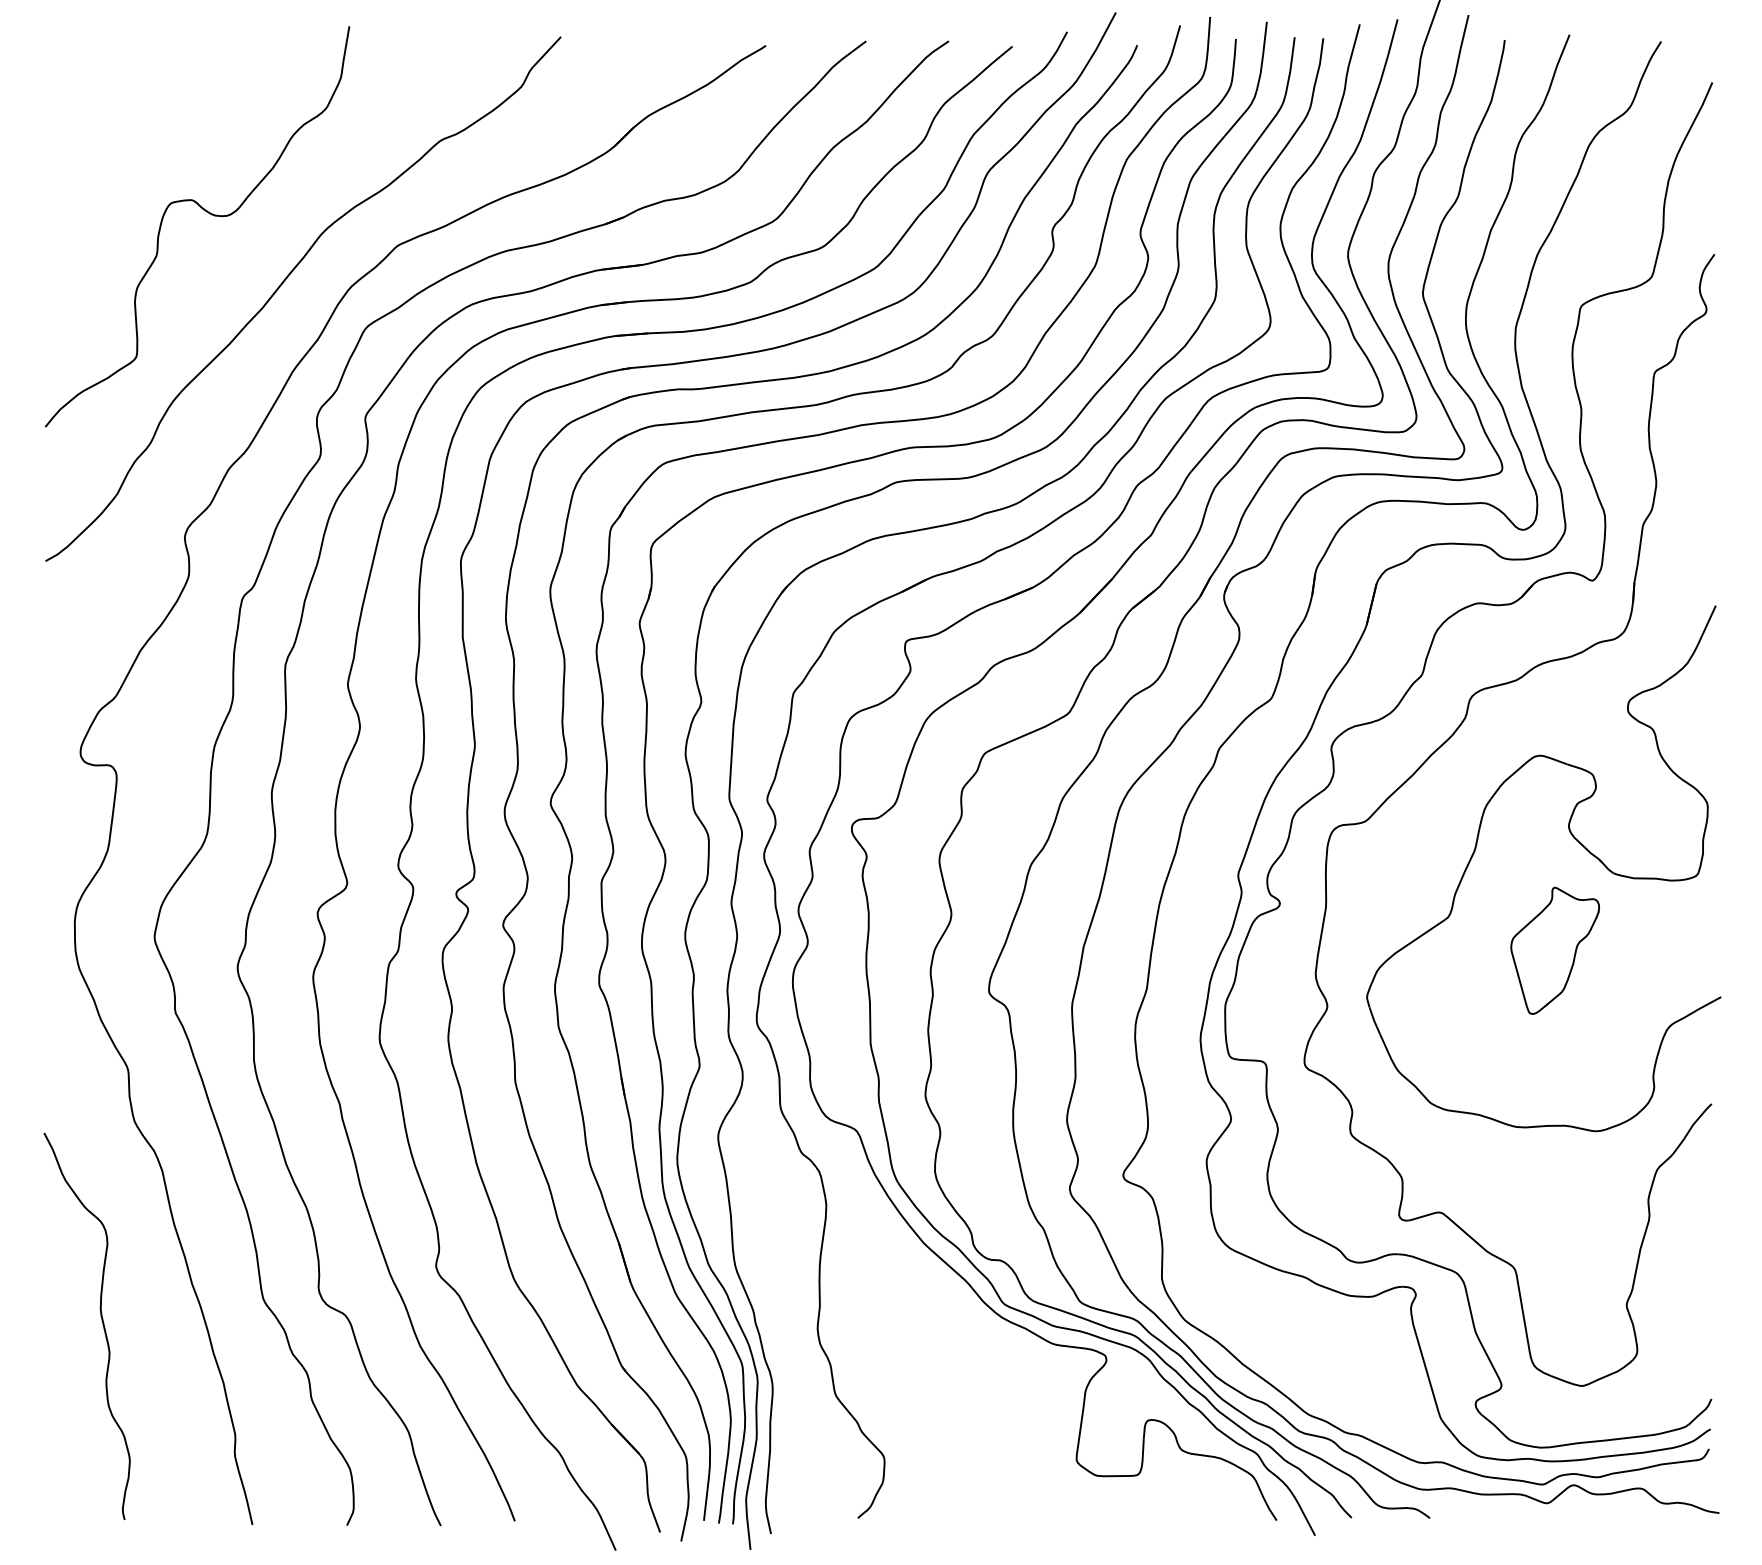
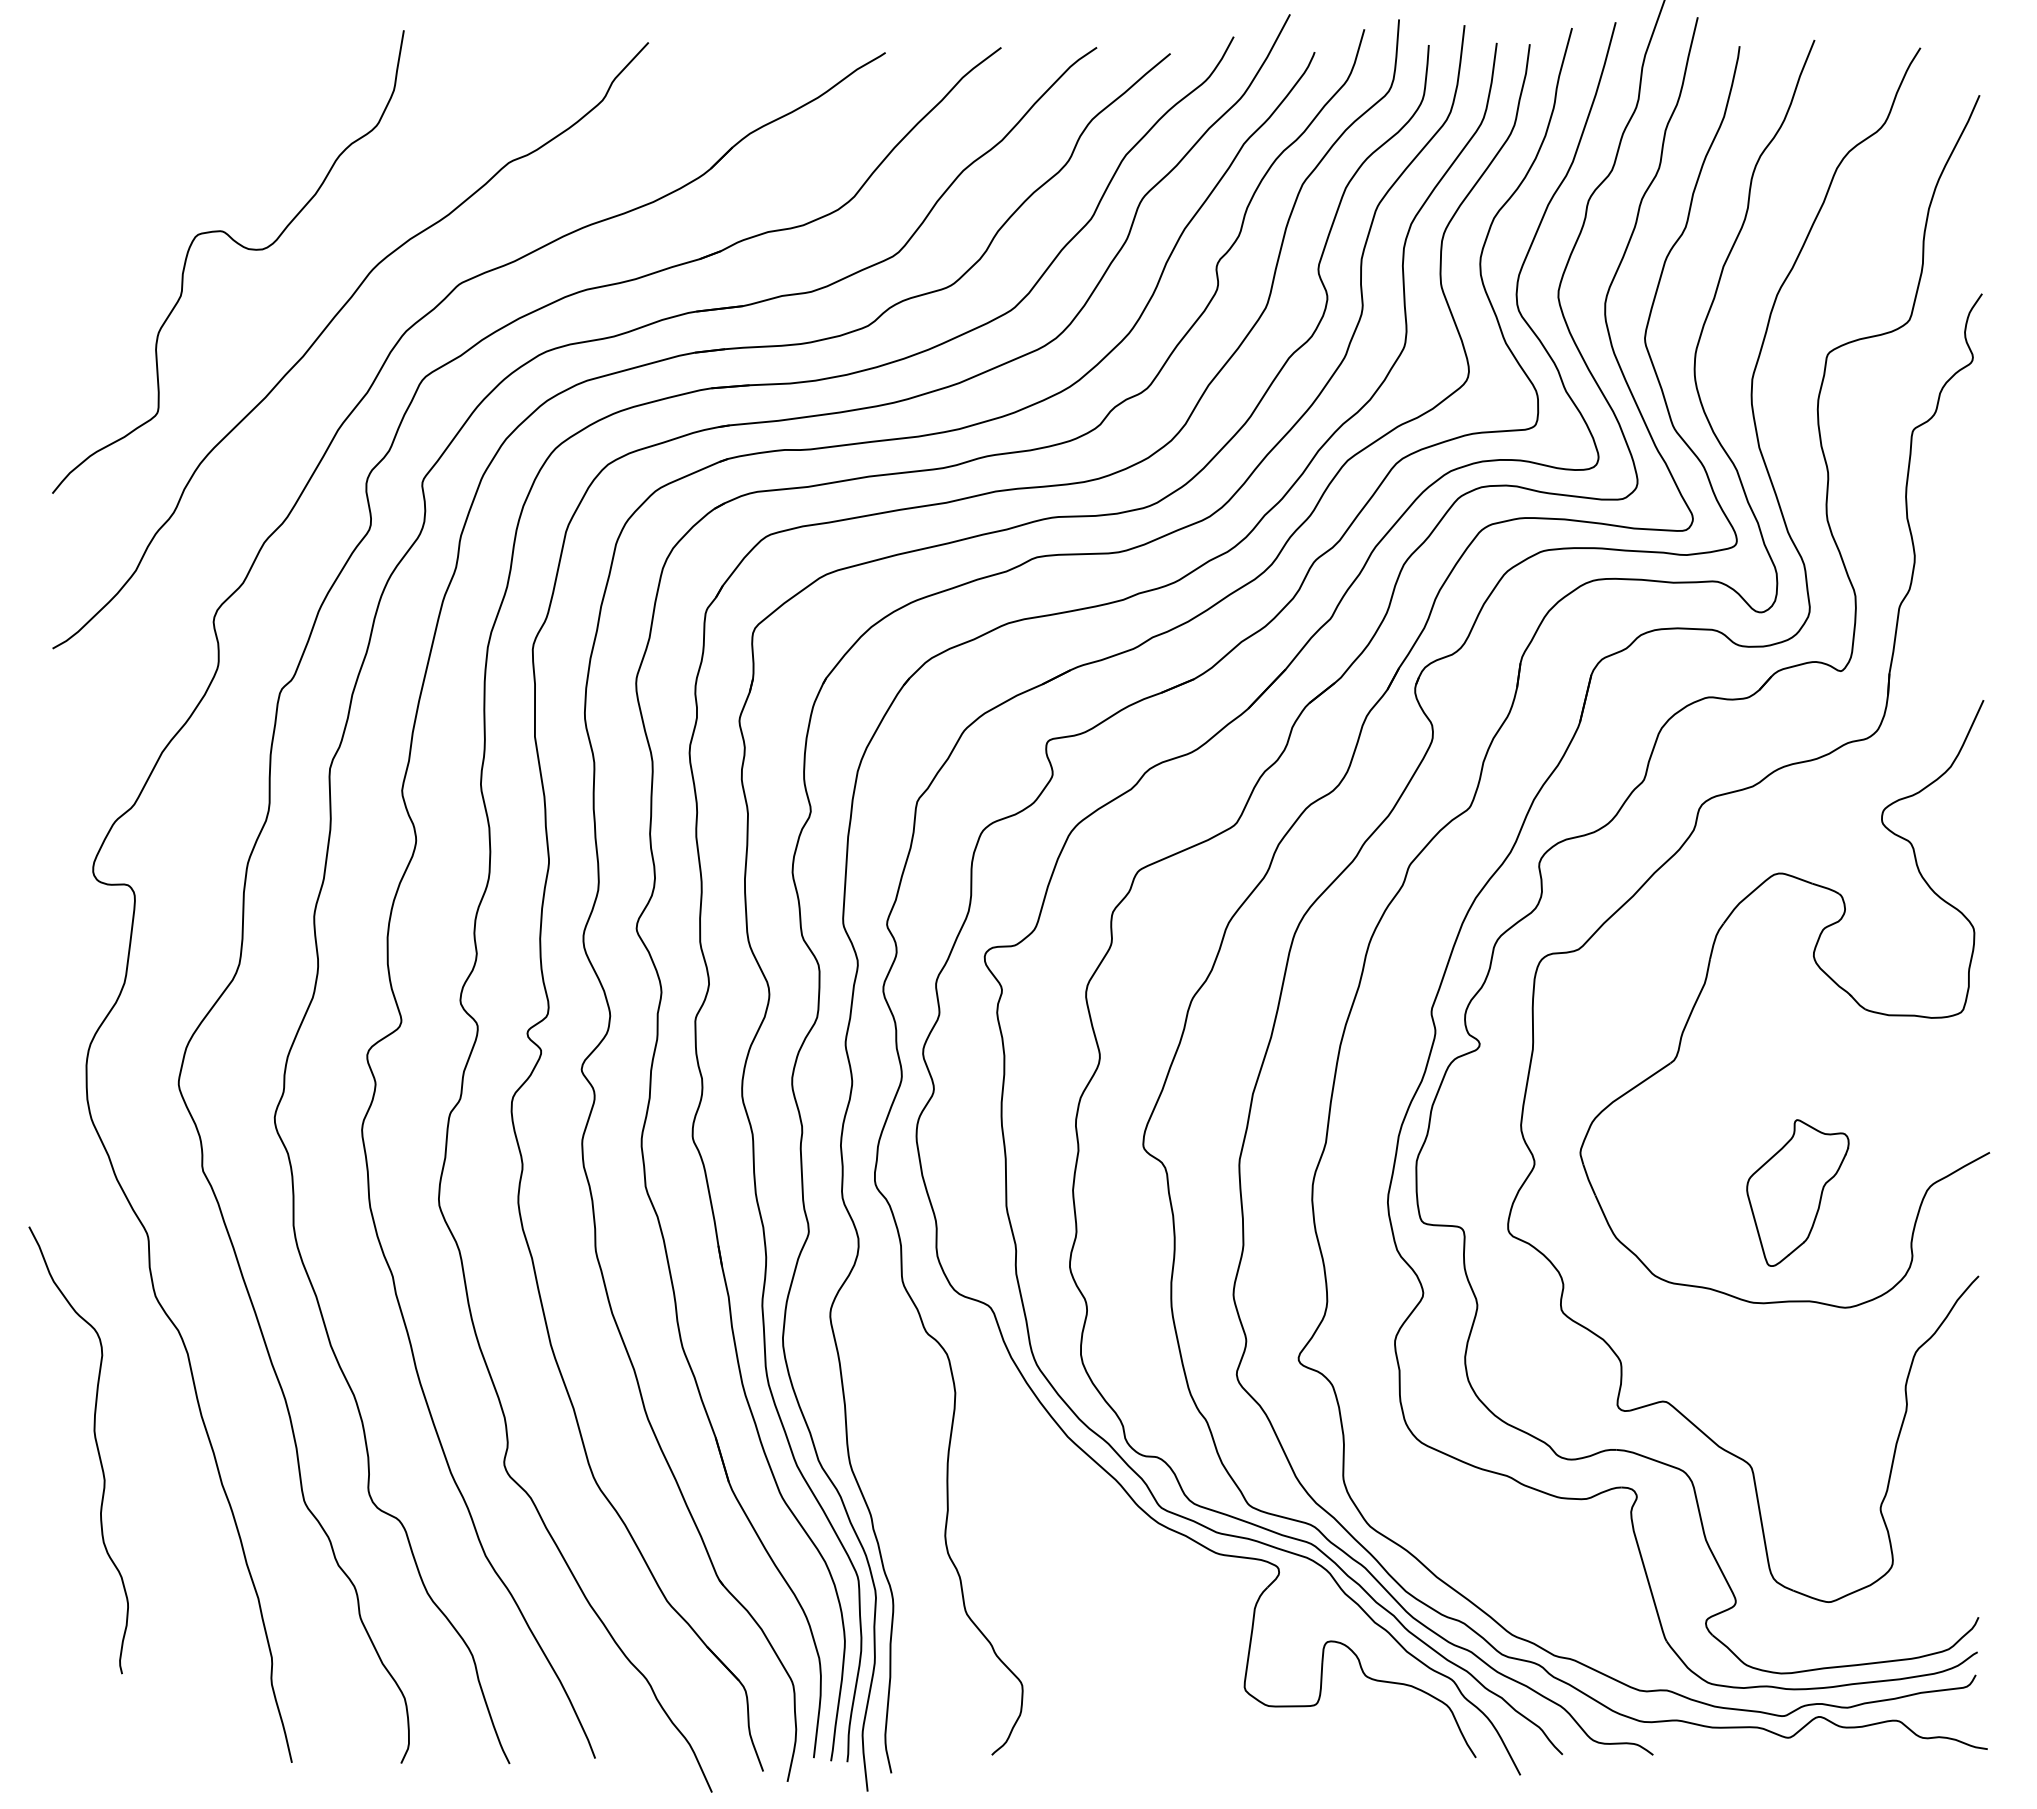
part: (1554, 950) -> (1797, 1192), moved
curve: (102, 1324) -> (96, 1448), moved

